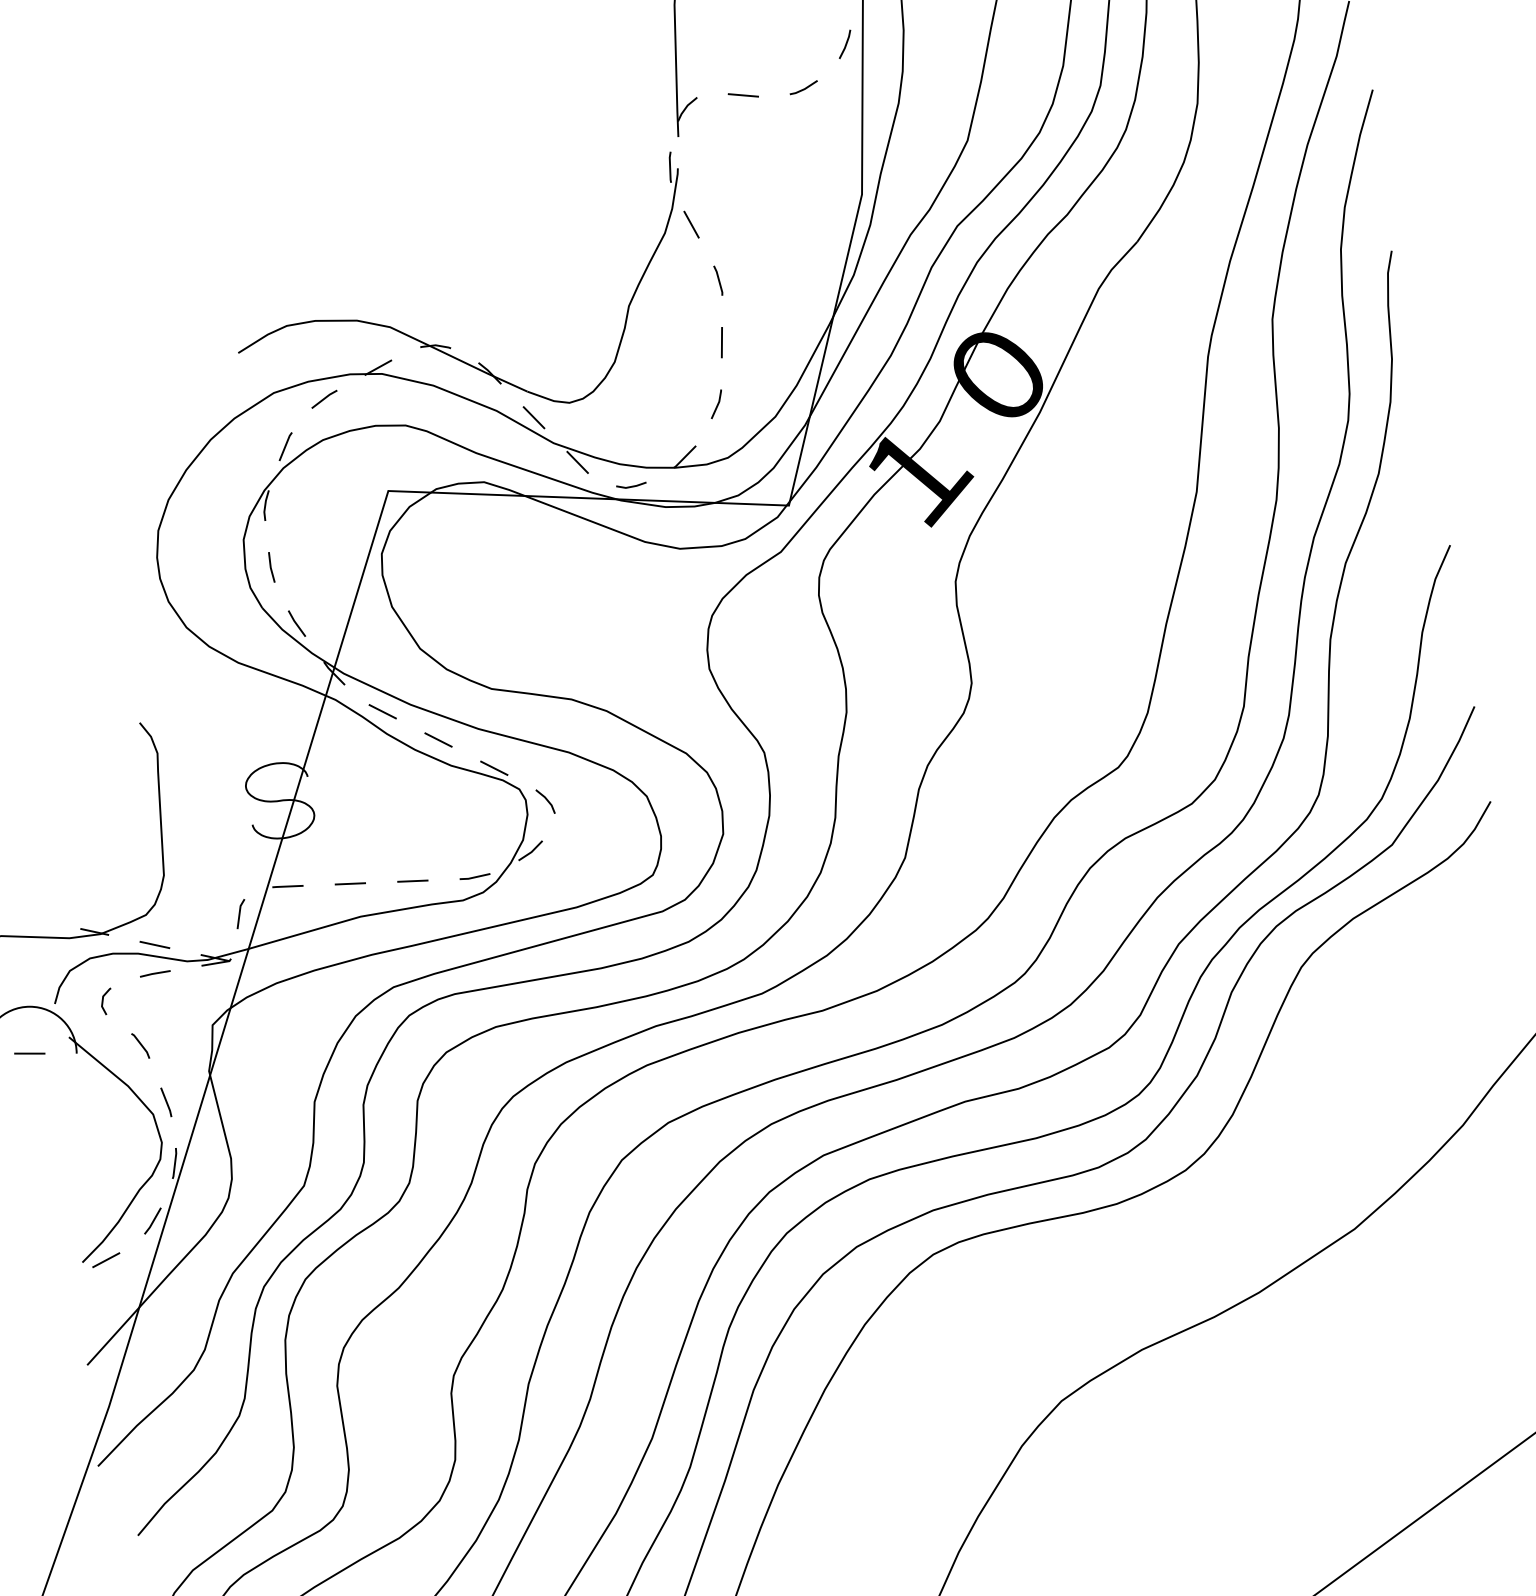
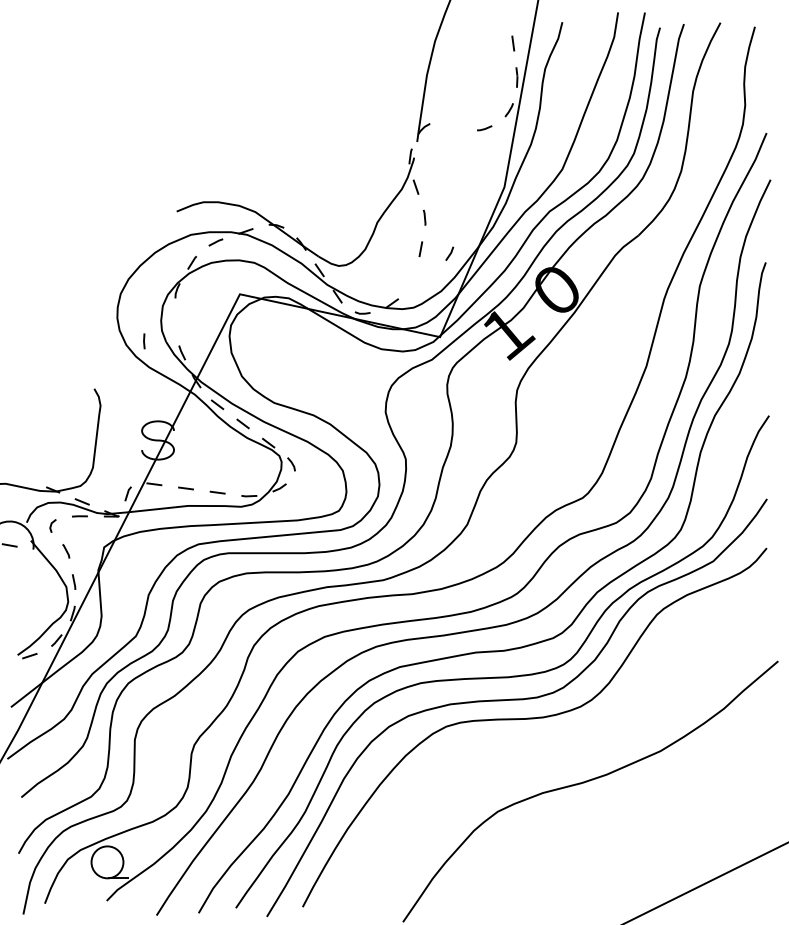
line: (743, 94) -> (453, 126), removed
line: (716, 403) -> (449, 253), moved
line: (271, 567) -> (144, 341), moved

